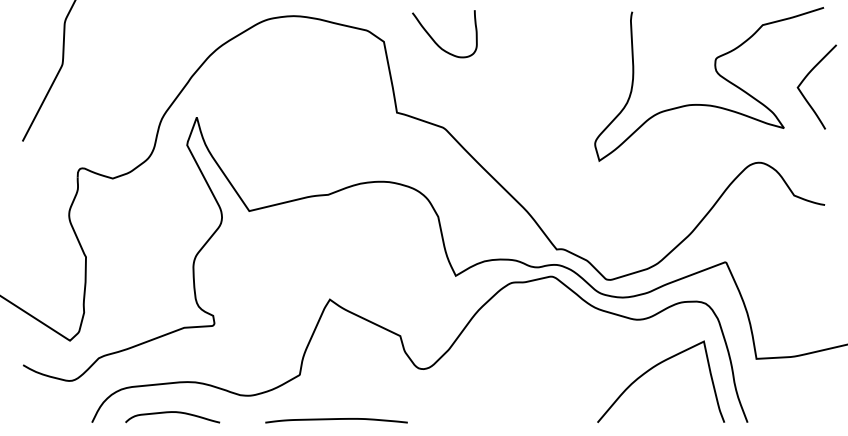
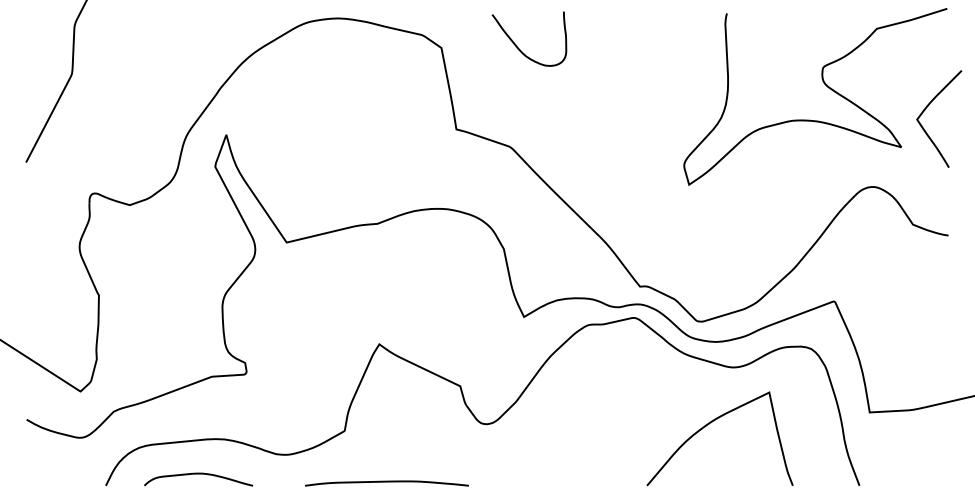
curve: (436, 42) -> (519, 48), moved
curve: (805, 79) -> (925, 110), moved
curve: (651, 369) -> (709, 424), moved

